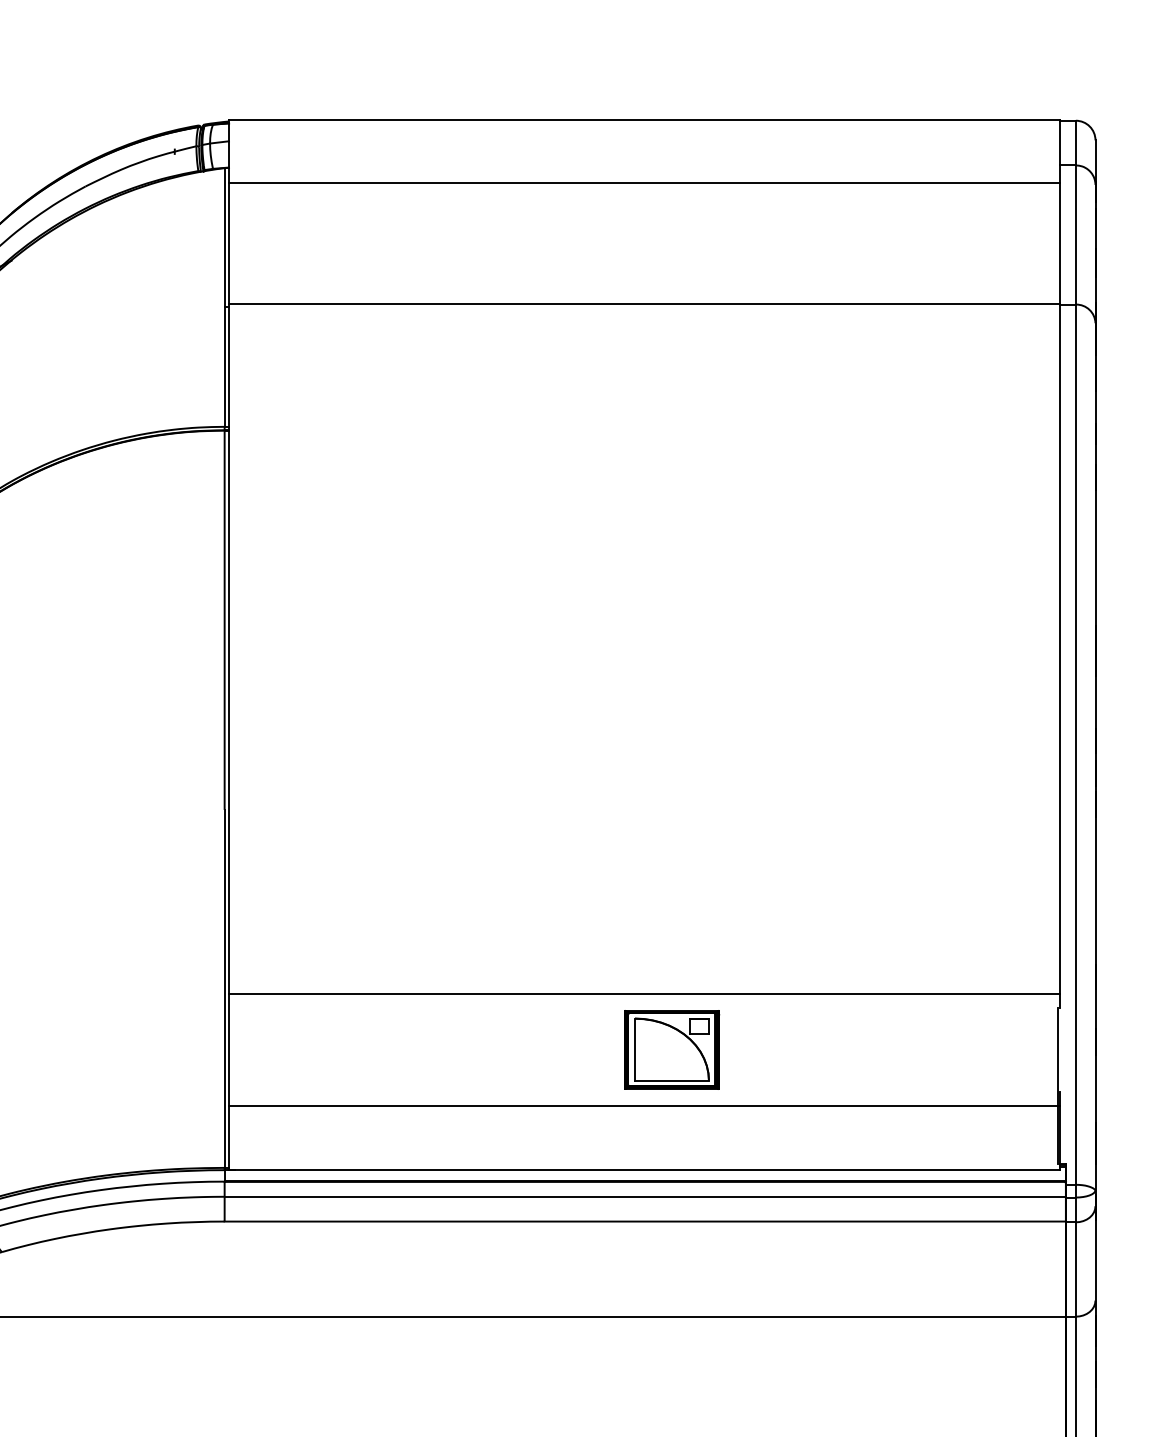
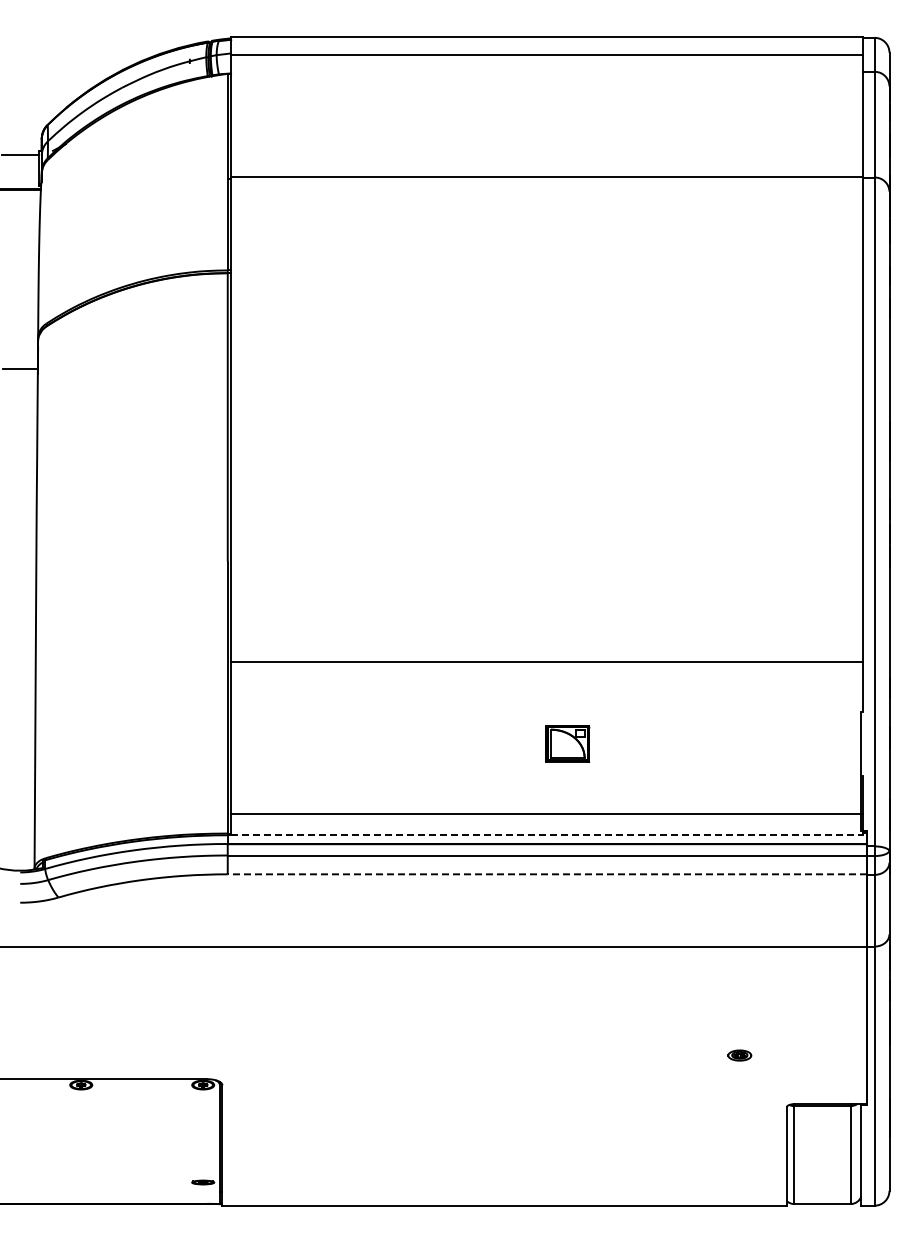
line: (644, 183) -> (546, 55), moved
line: (644, 994) -> (546, 662), moved
part: (671, 1049) -> (567, 743), size x0.6
line: (644, 1105) -> (546, 814), moved
line: (644, 1169) -> (546, 834), solid -> dashed
line: (645, 1221) -> (547, 874), solid -> dashed

